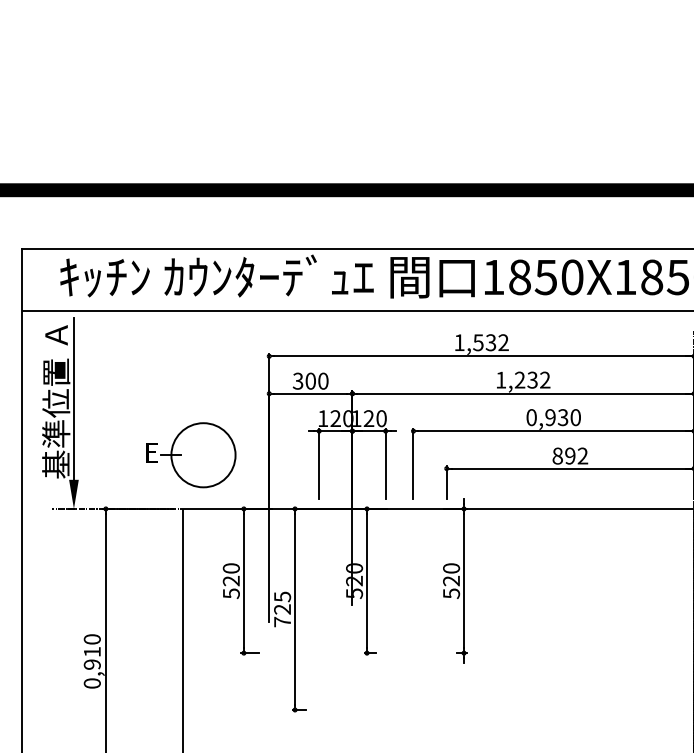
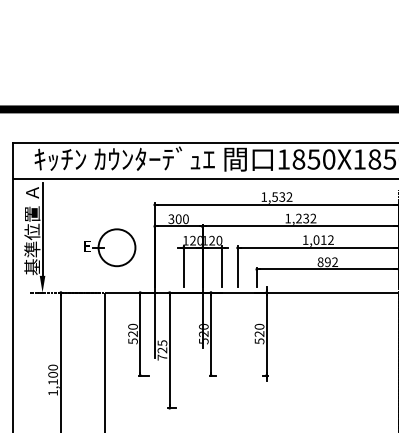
text: (552, 416) -> (317, 239), 0,930 -> 1,012
part: (192, 454) -> (110, 247), moved
text: (91, 667) -> (52, 383), 0,910 -> 1,100

